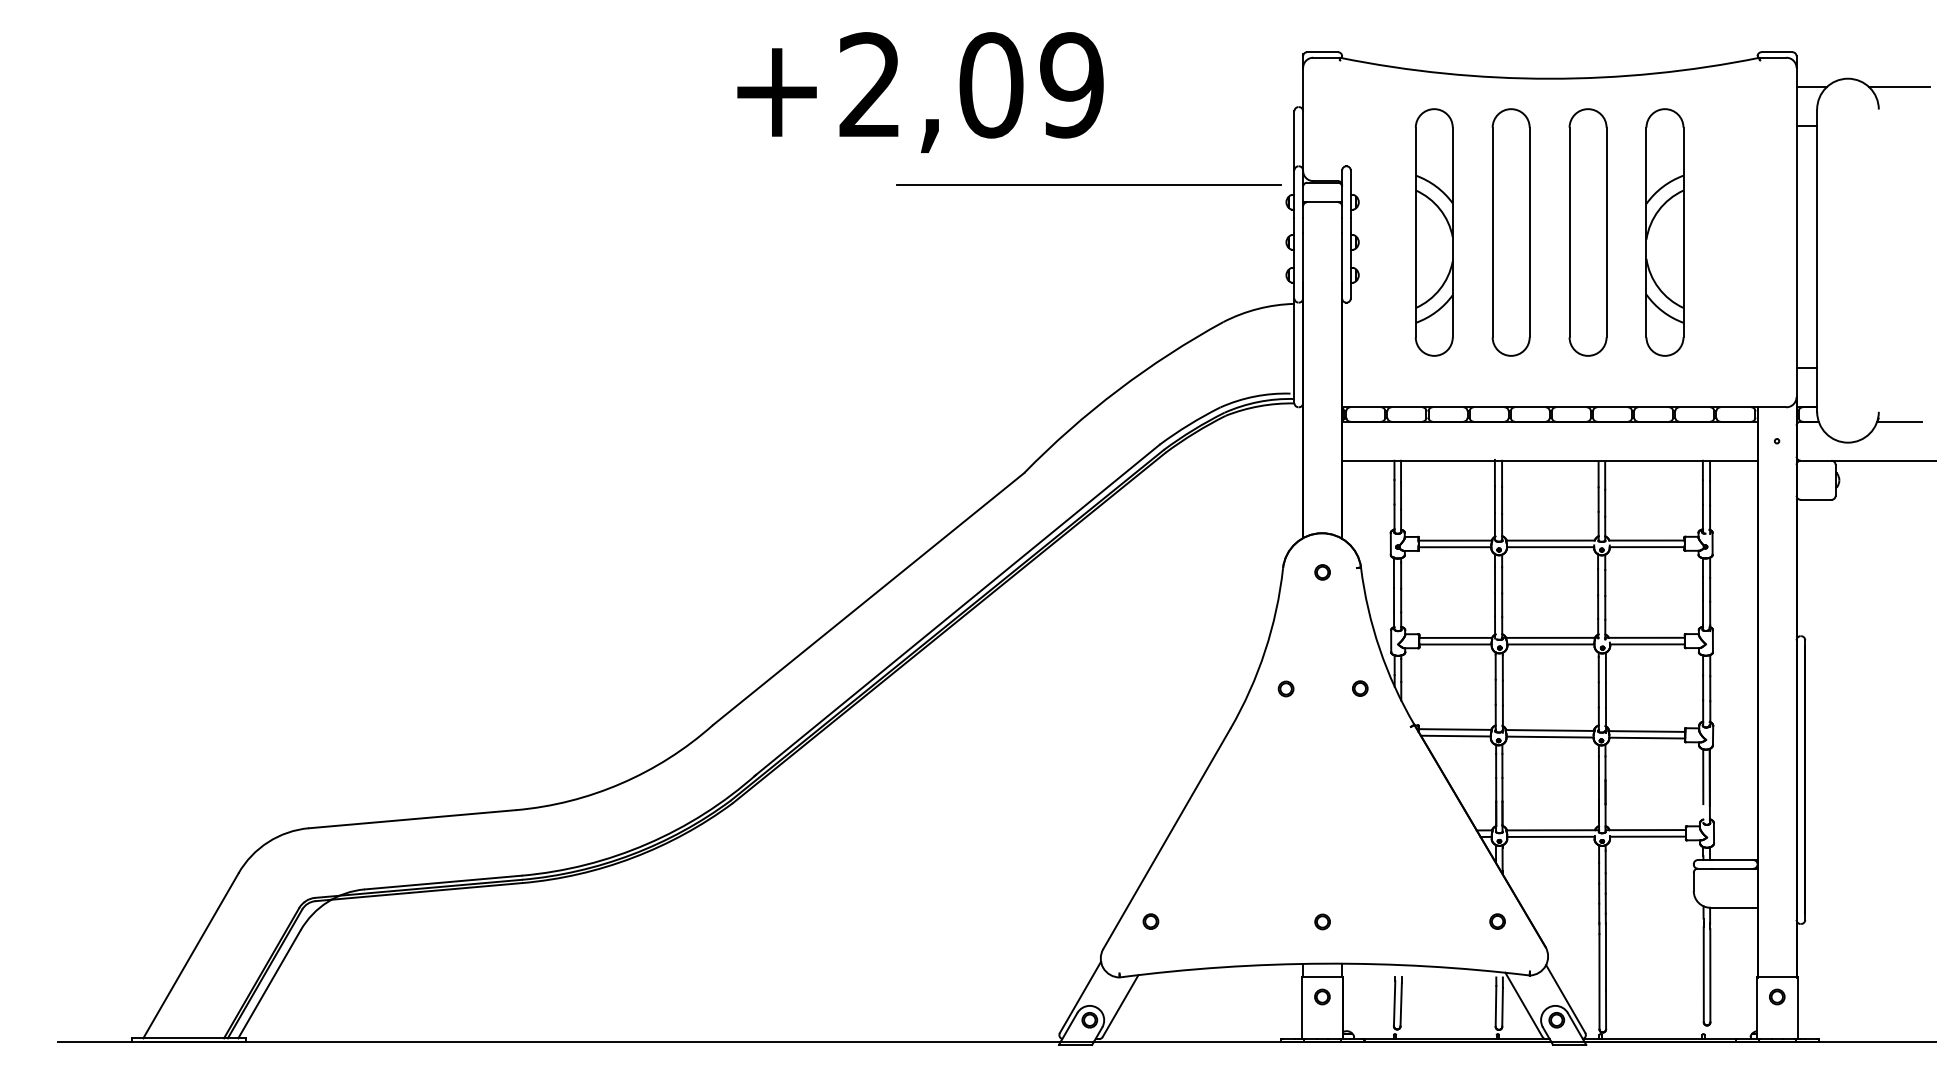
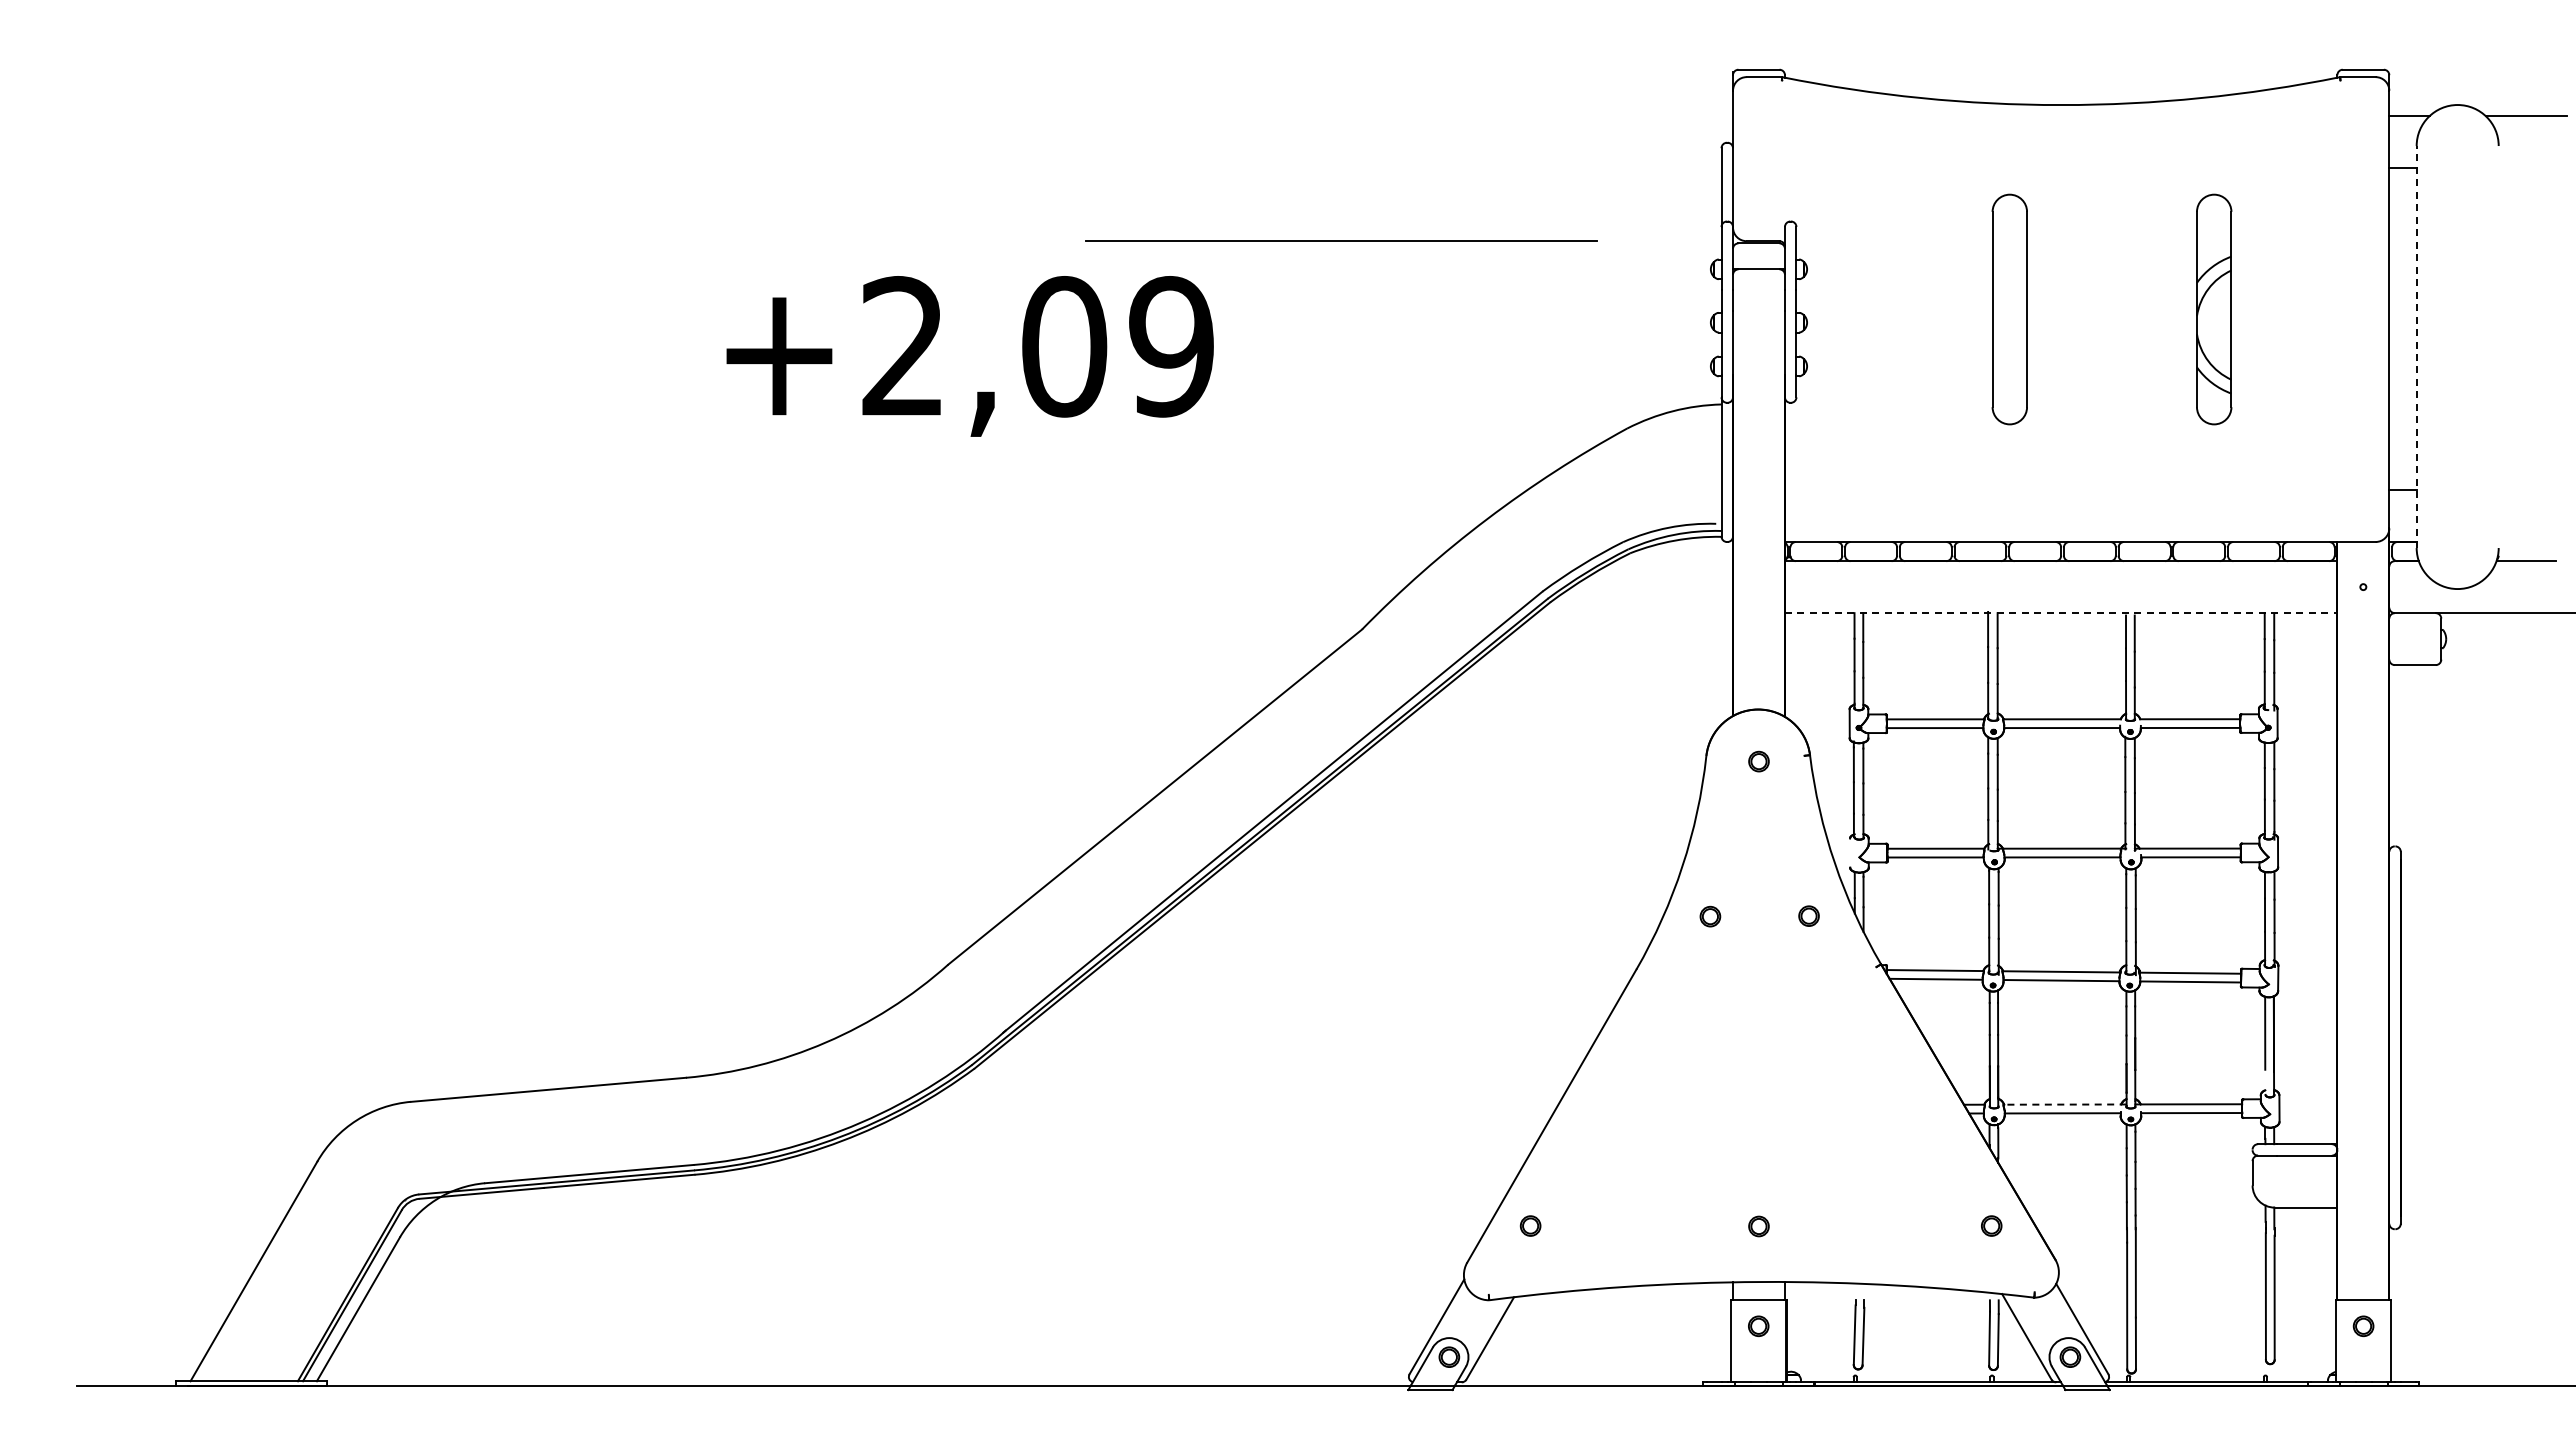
text: (920, 92) -> (969, 356), moved
line: (1089, 185) -> (1341, 240), moved
part: (1434, 232) -> (1907, 309), removed
part: (1510, 232) -> (2009, 309), size x0.7
part: (1587, 232) -> (2111, 309), removed
part: (1664, 232) -> (2213, 309), size x0.7
line: (1817, 261) -> (2416, 347), solid -> dashed
line: (1550, 461) -> (2061, 613), solid -> dashed
line: (1391, 640) -> (1850, 852), removed
line: (1552, 830) -> (2064, 1104), solid -> dashed

